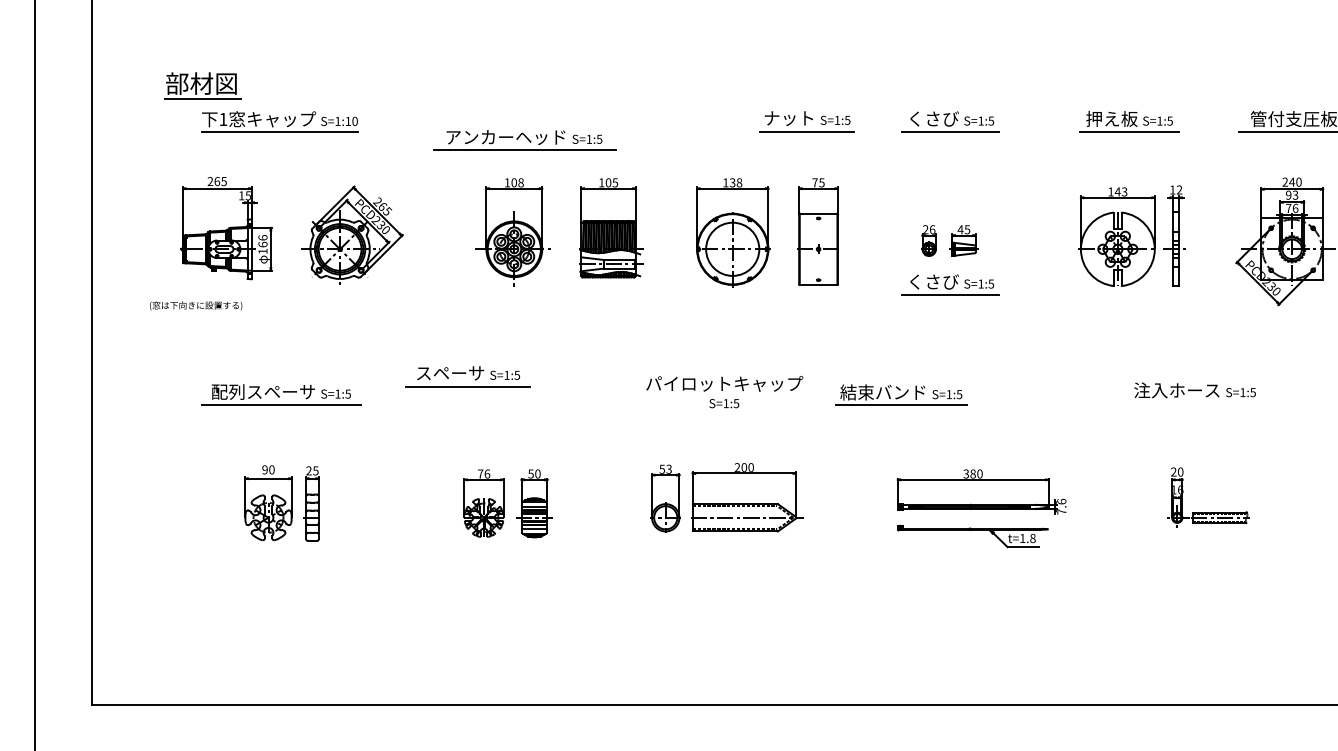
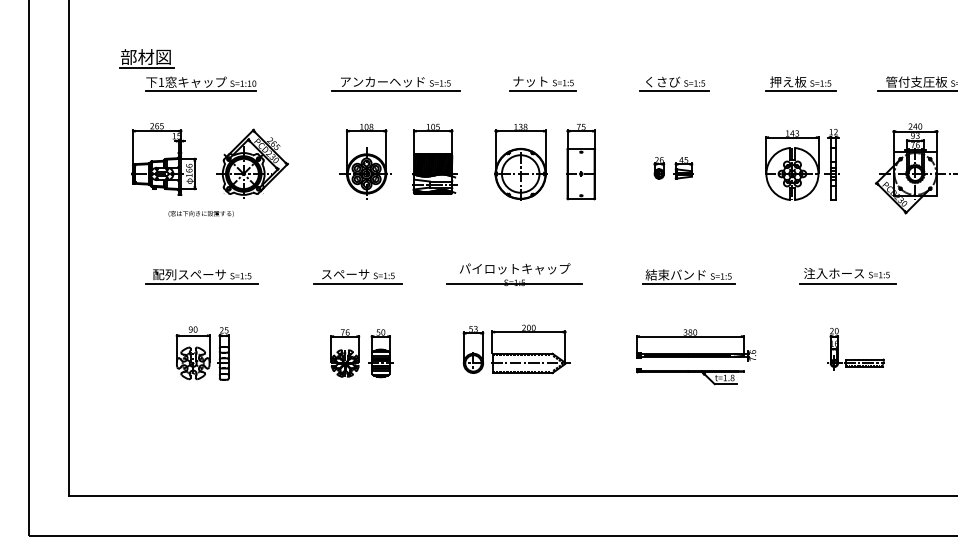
part: (806, 121) -> (542, 83), moved
part: (524, 140) -> (395, 84), moved
part: (950, 284) -> (674, 198), removed
text: (195, 305) -> (200, 213), moved
part: (467, 376) -> (357, 276), moved
part: (901, 394) -> (688, 276), moved
line: (723, 405) -> (514, 284), added
line: (1197, 405) -> (848, 284), added

